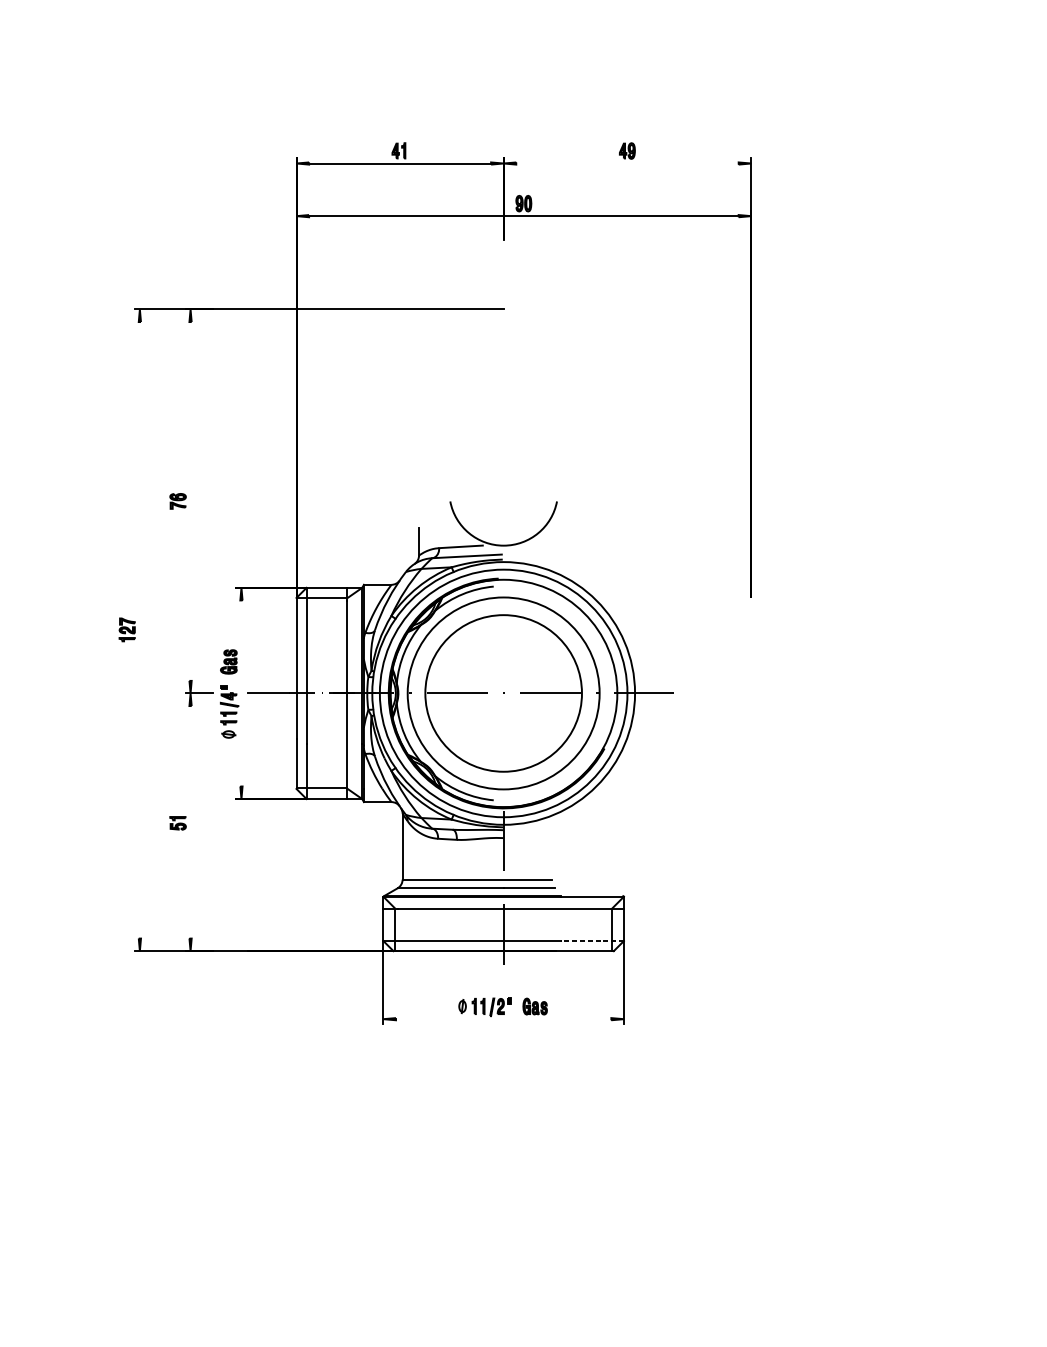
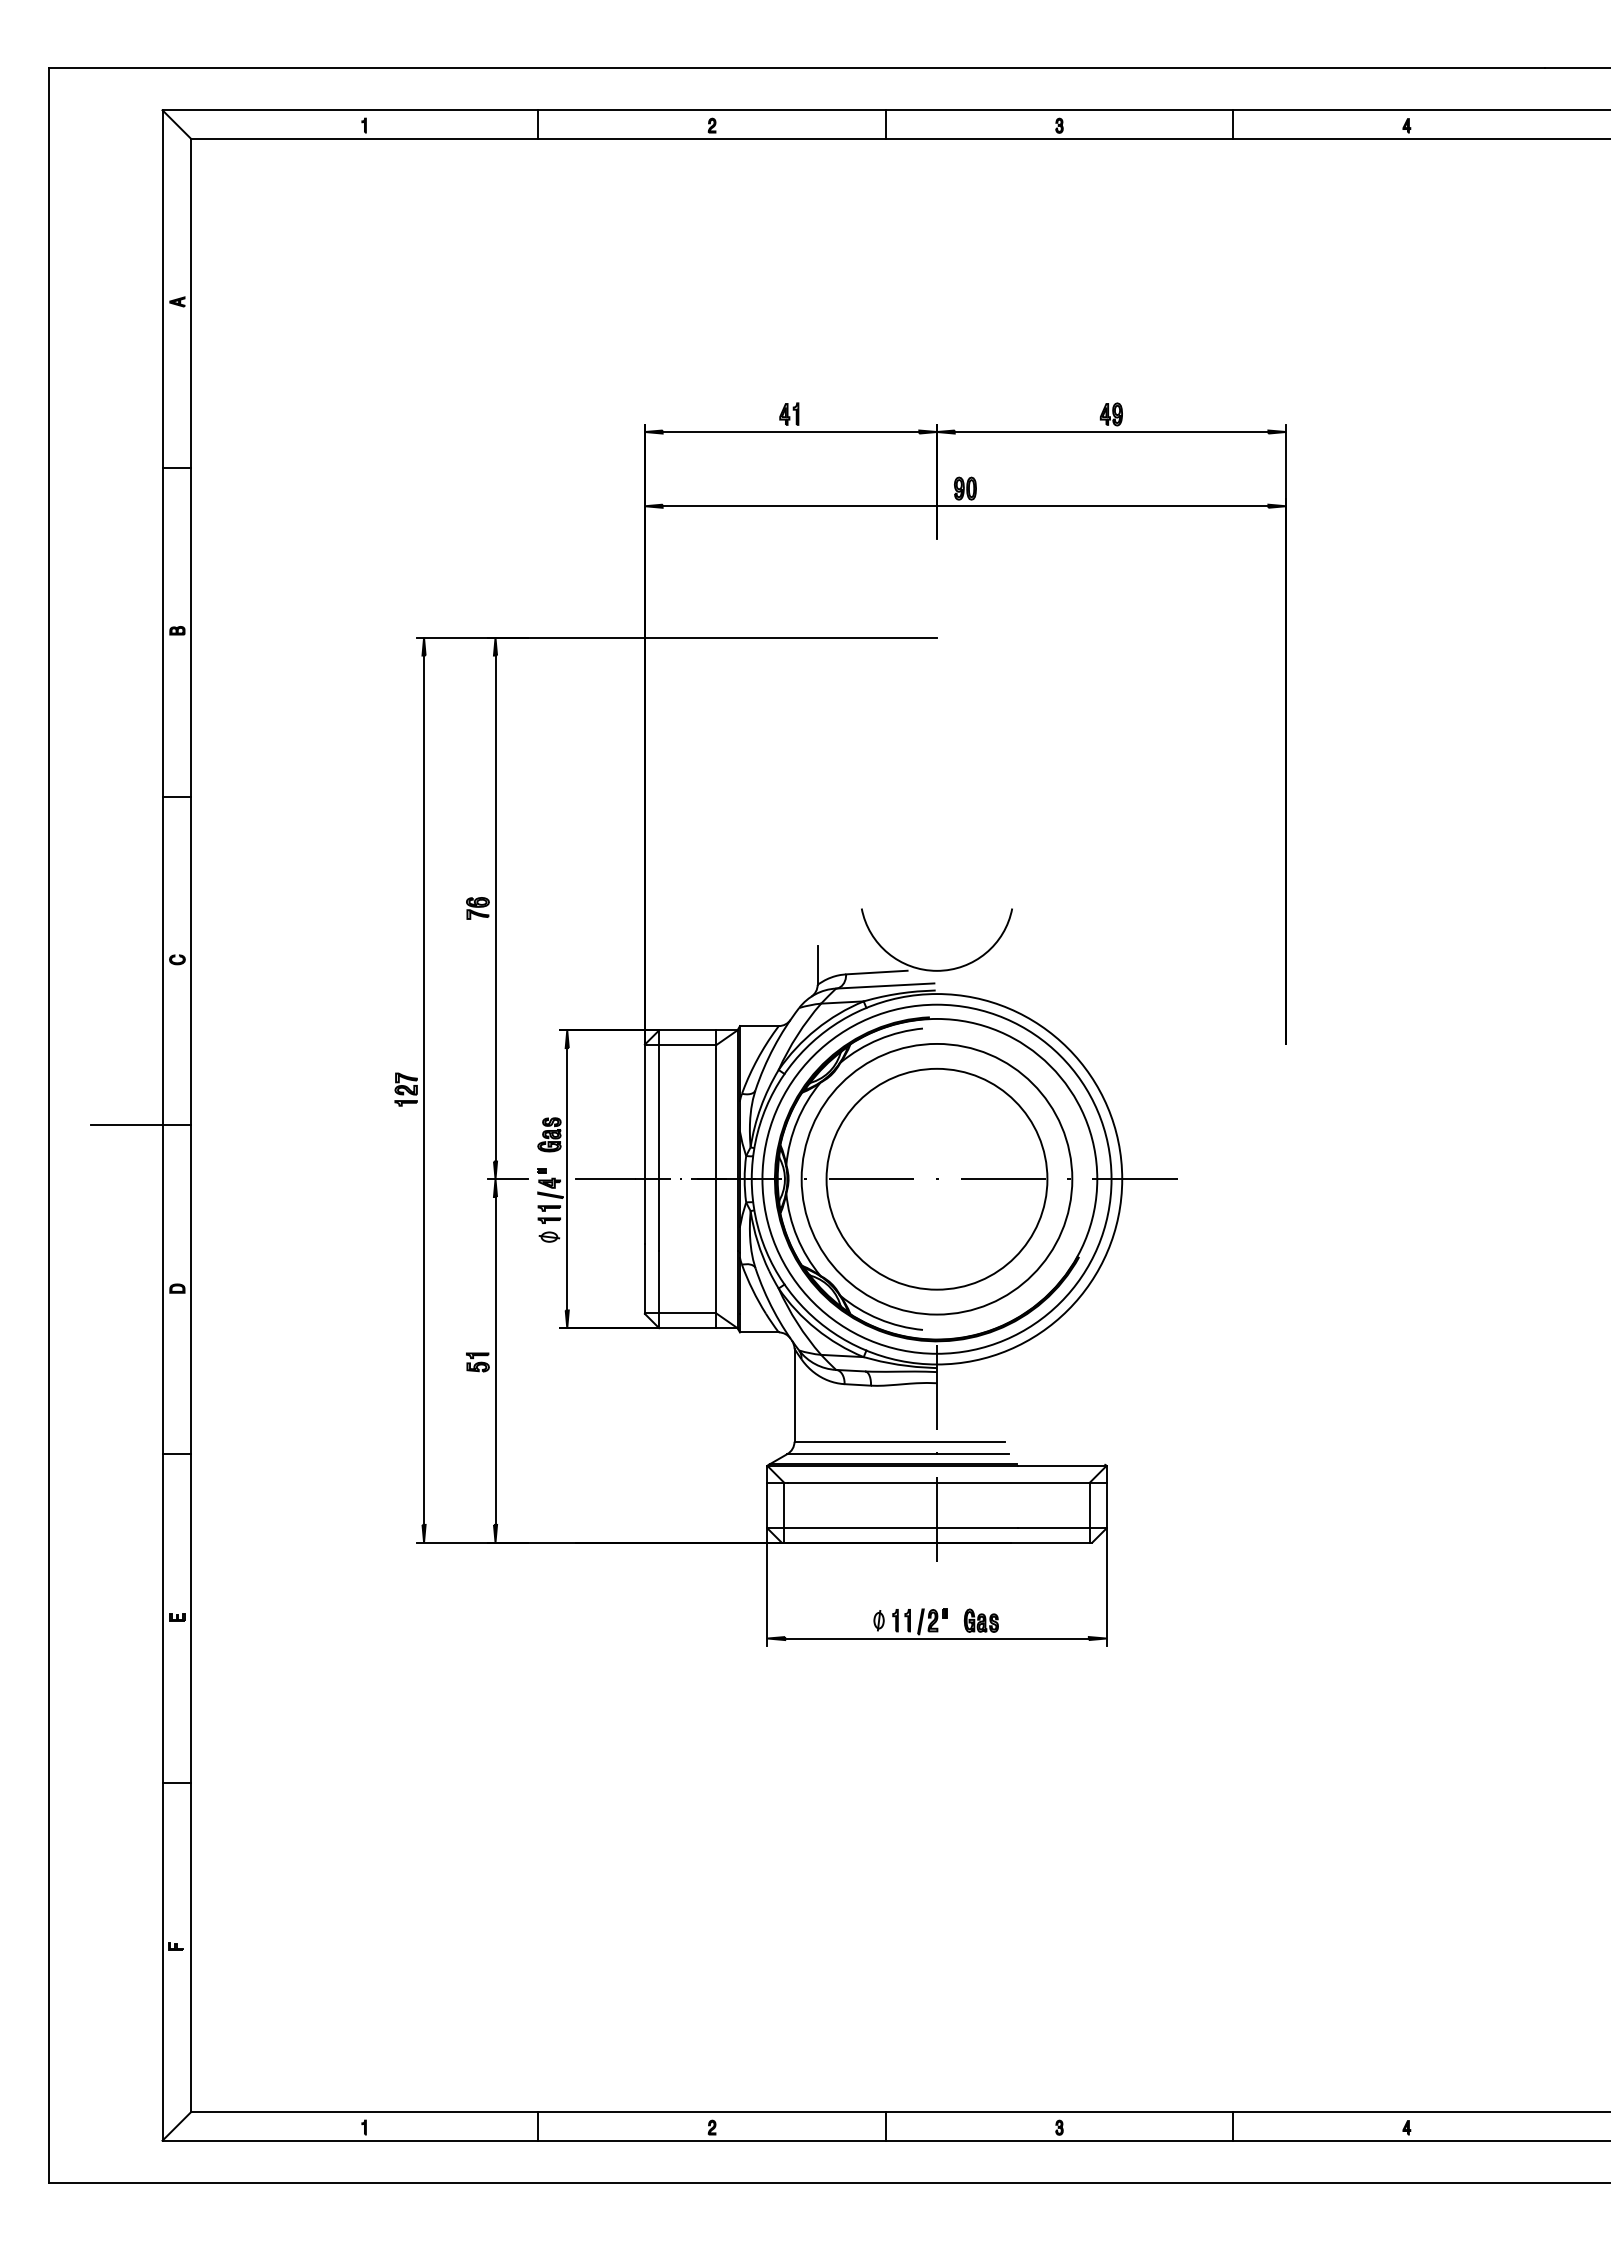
line: (627, 163) -> (1111, 432), added
line: (190, 501) -> (495, 908), added
line: (140, 629) -> (424, 1089), added
line: (241, 693) -> (567, 1179), added
line: (190, 821) -> (495, 1360), added
line: (591, 941) -> (1061, 1528), dashed -> solid
line: (503, 1019) -> (936, 1638), added

